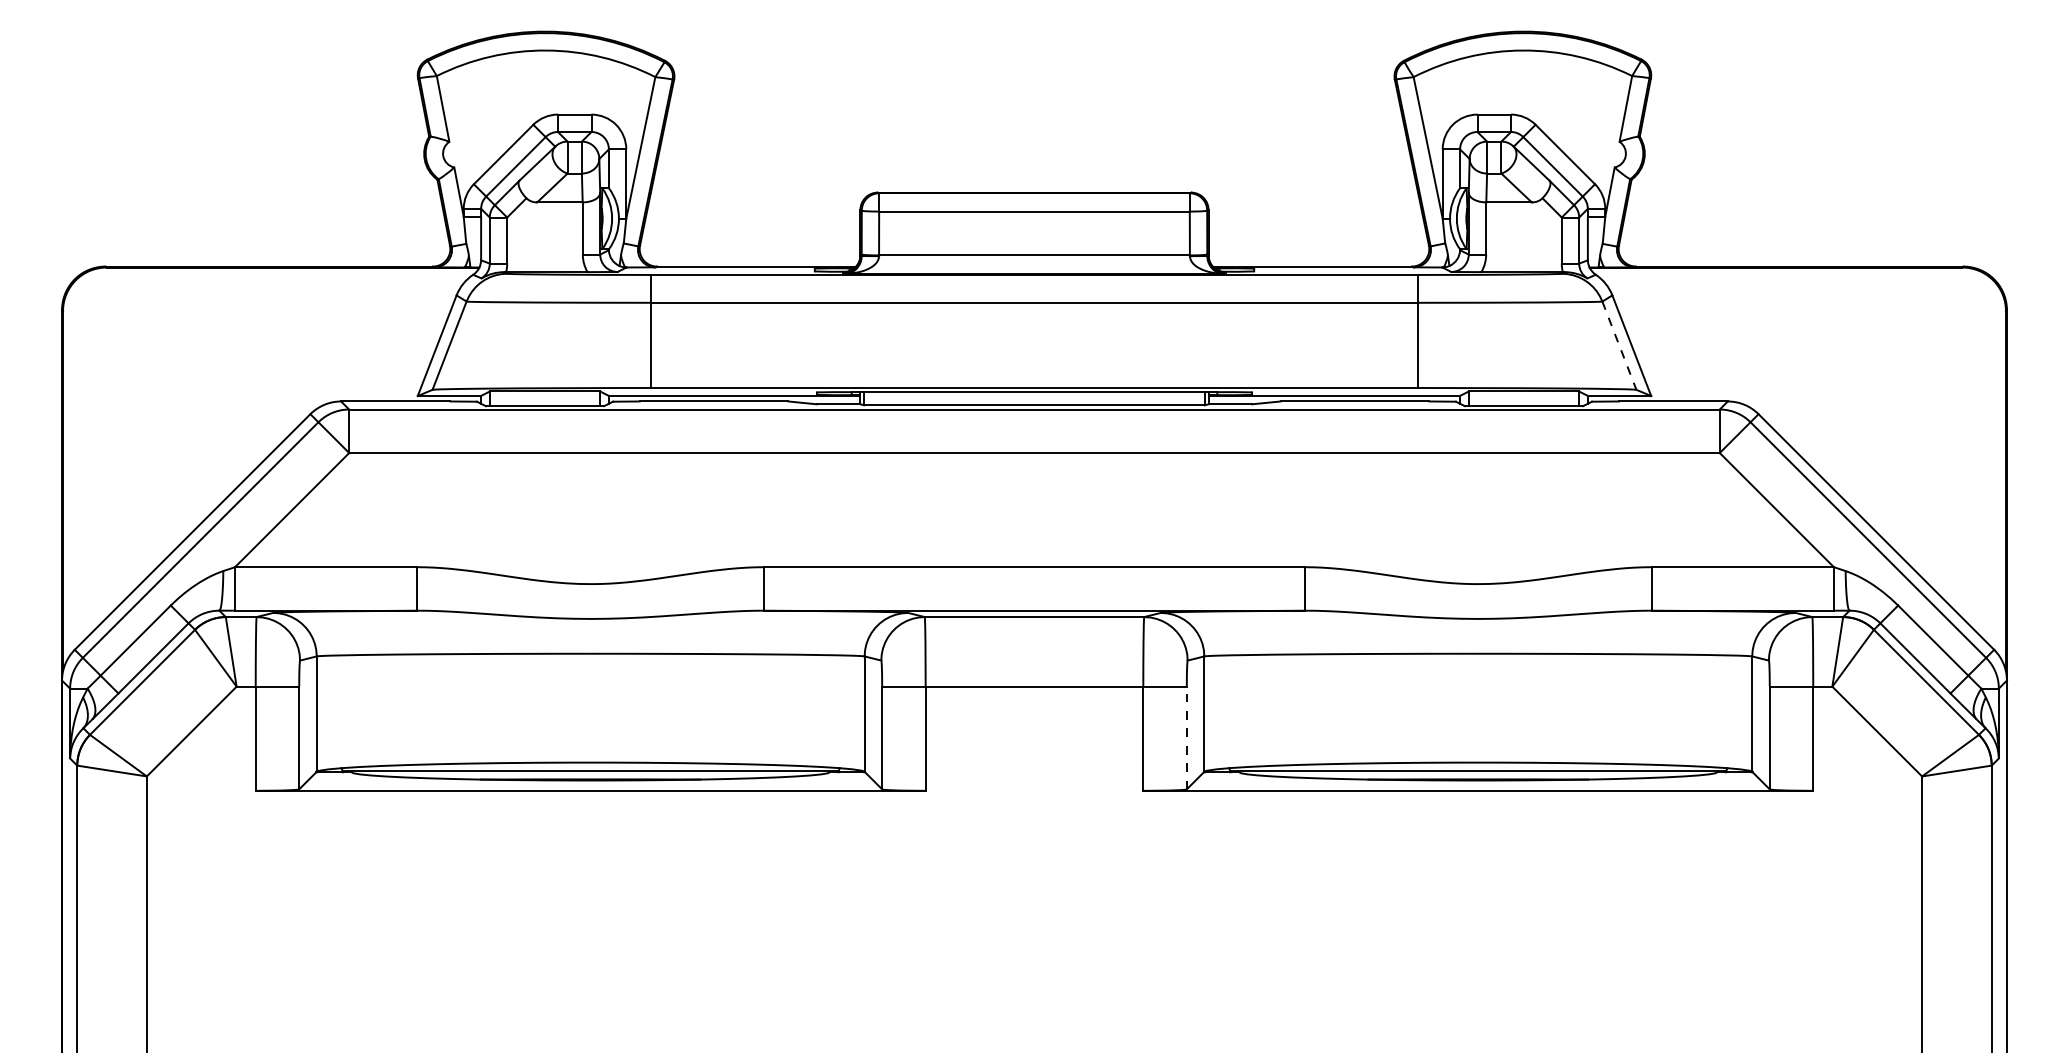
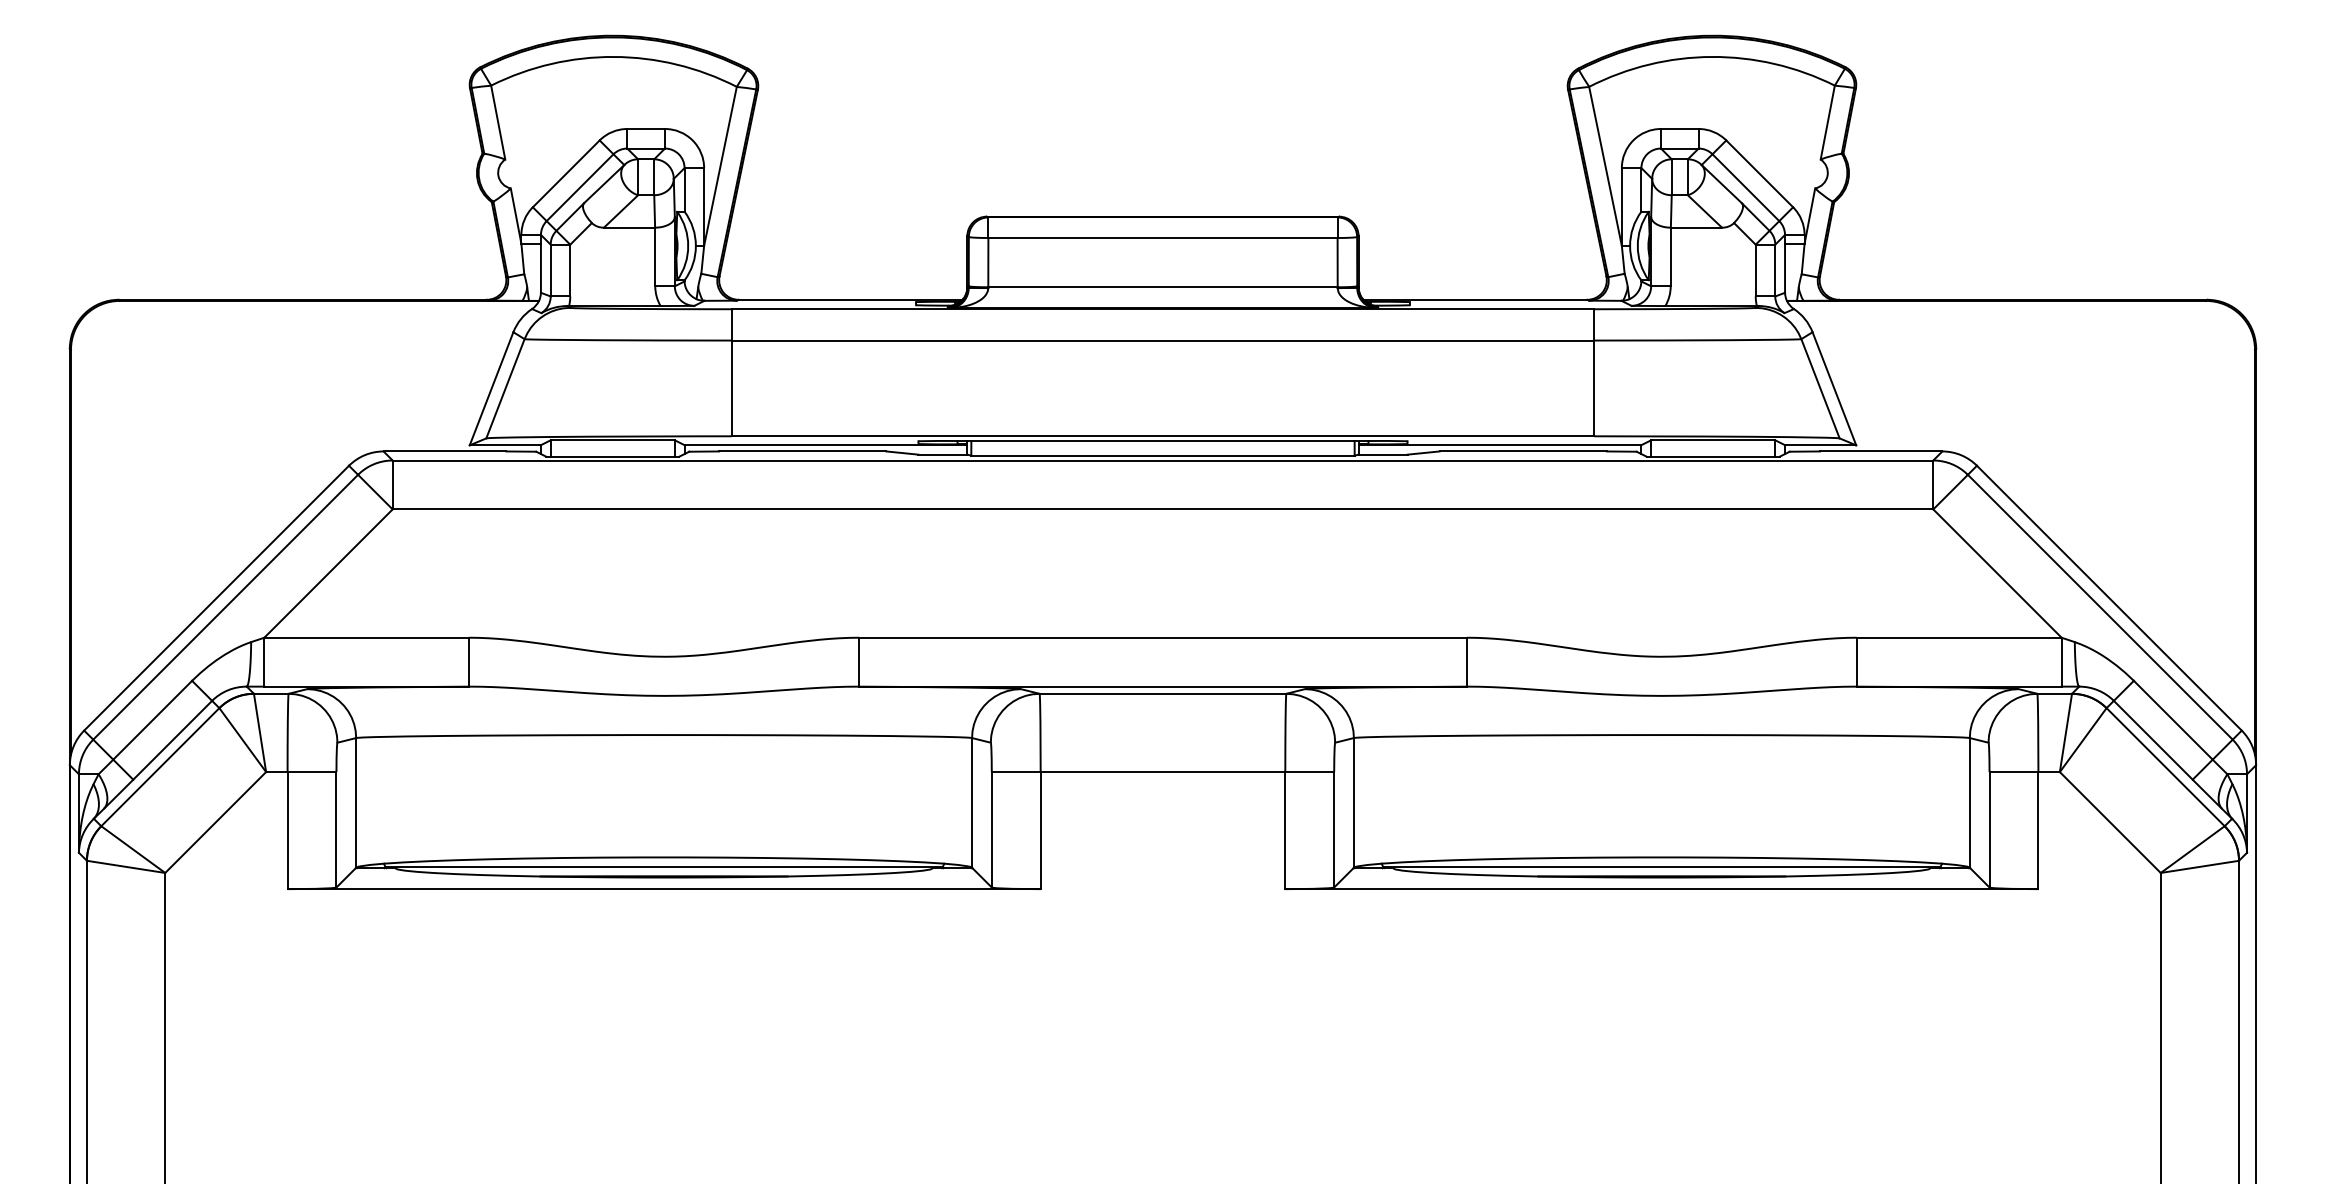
line: (1619, 346) -> (1820, 389), dashed -> solid
line: (1186, 737) -> (1333, 829), dashed -> solid

